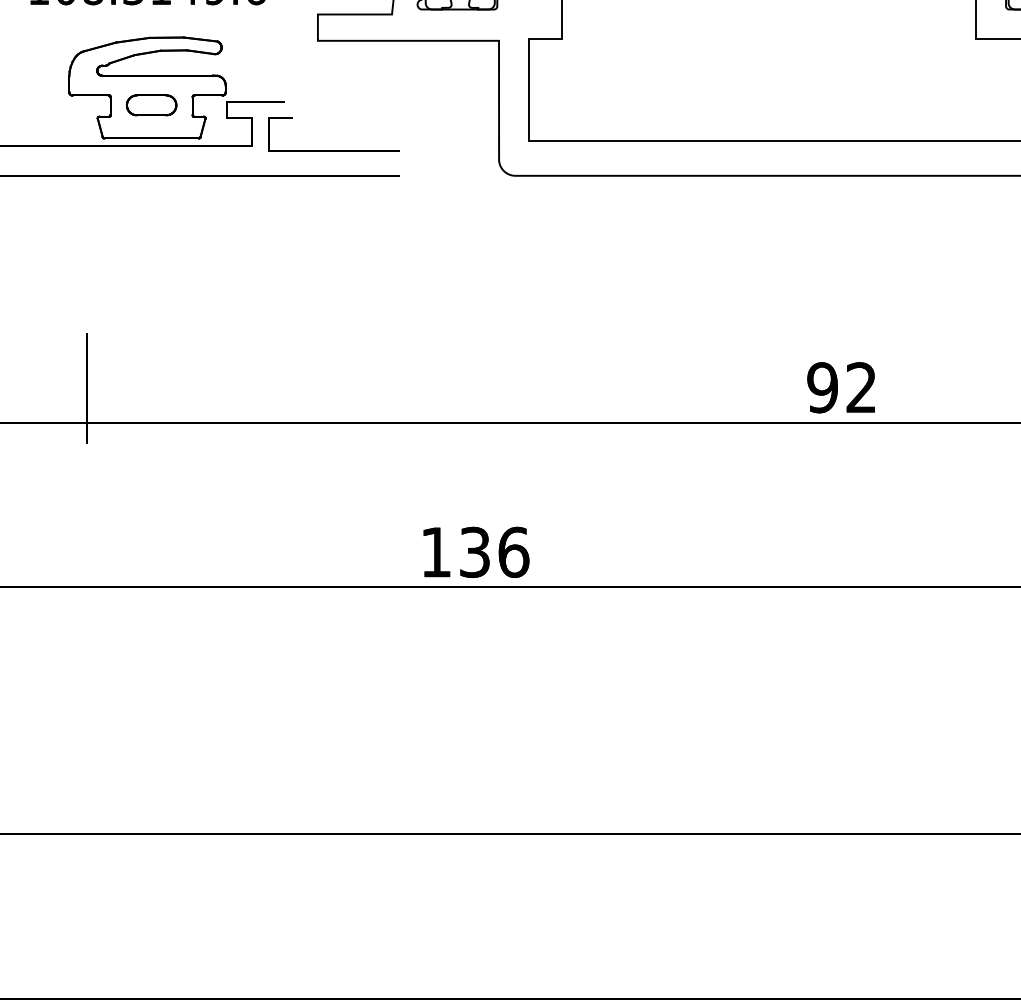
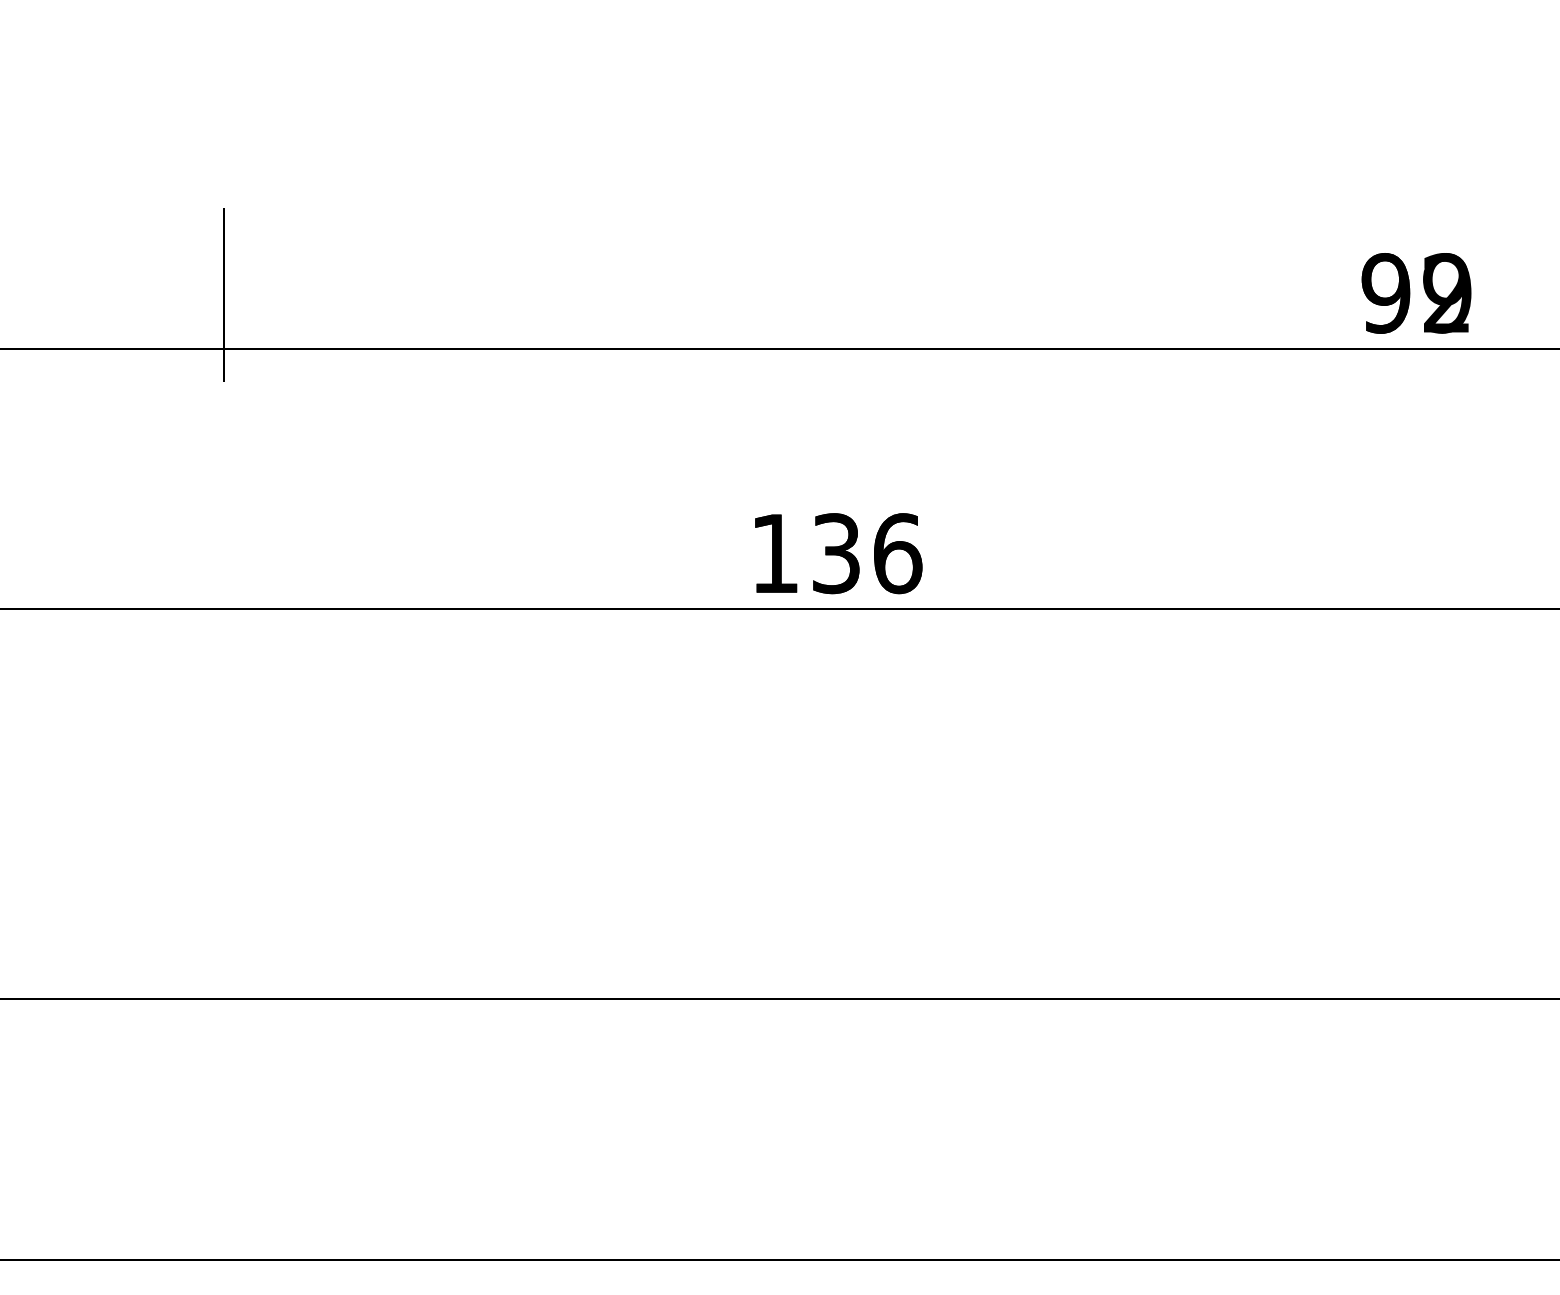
text: (861, 387) -> (1447, 292), 92 -> 99

